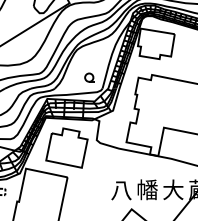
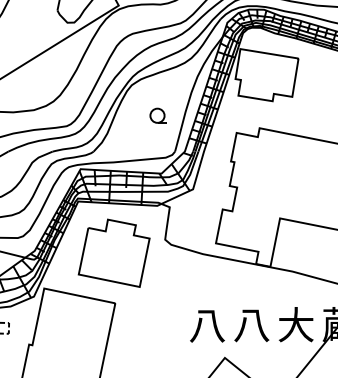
part: (89, 77) -> (157, 115), moved
text: (147, 189) -> (251, 324), 幡 -> 八

